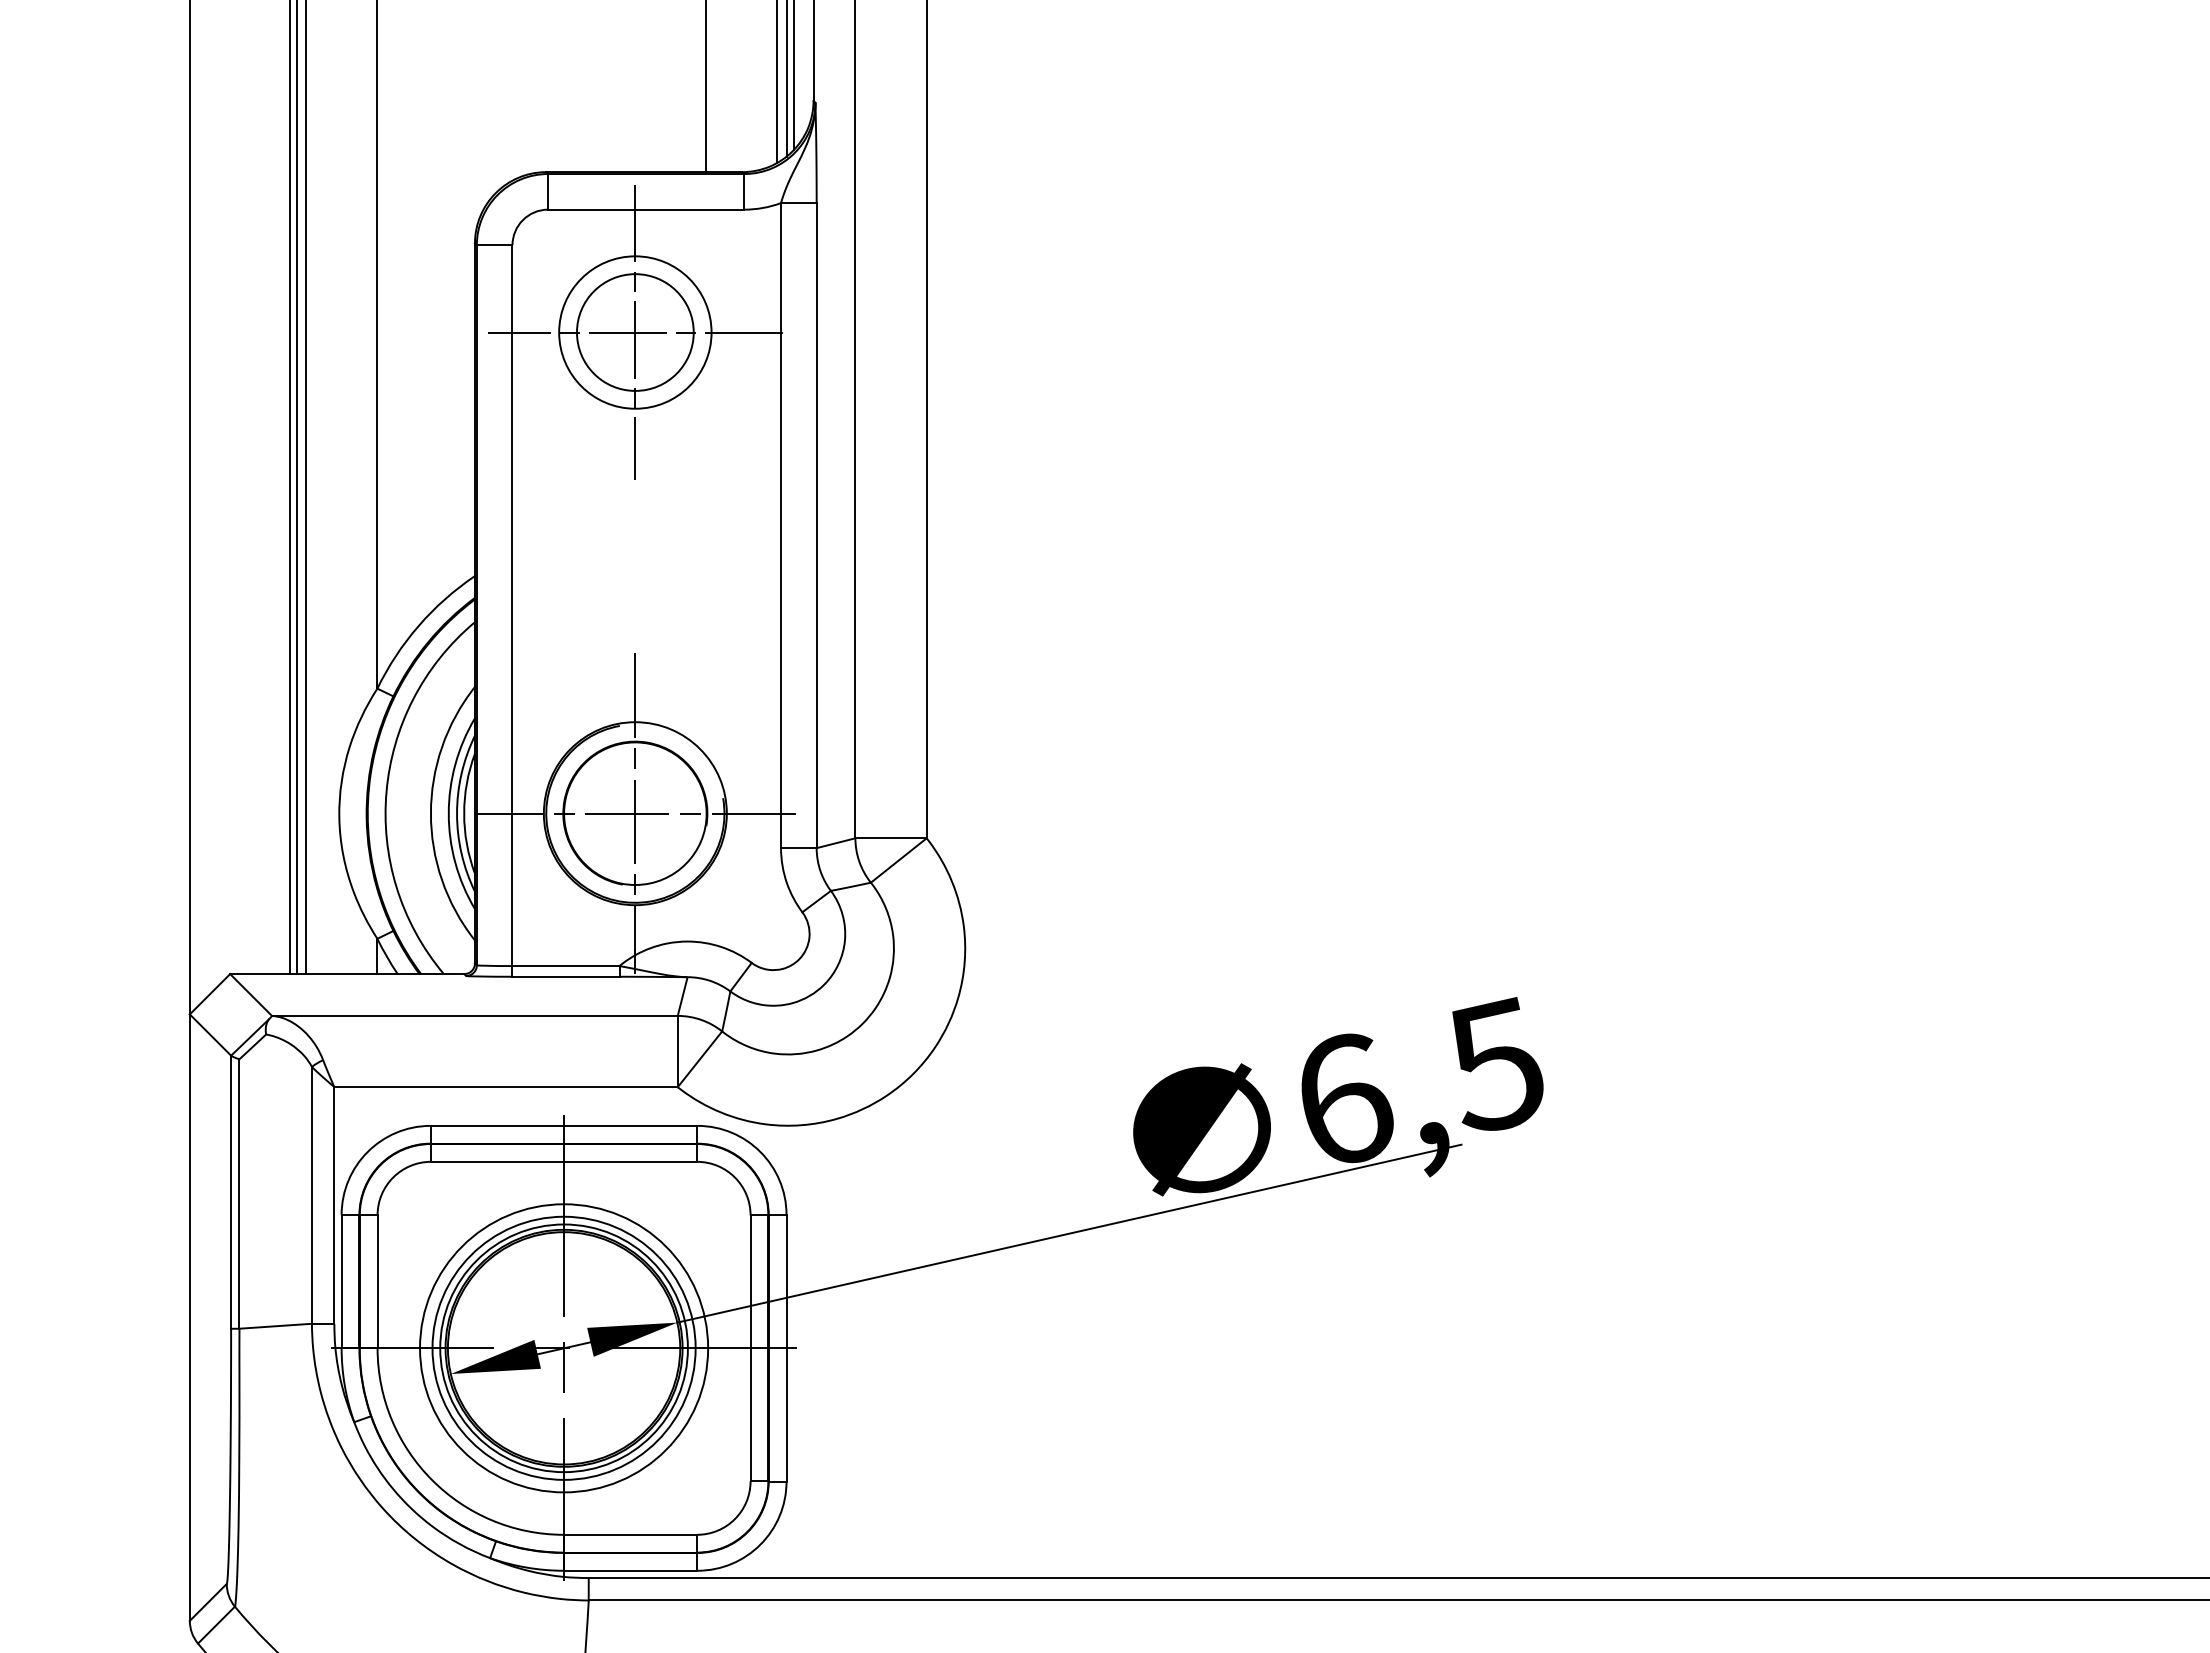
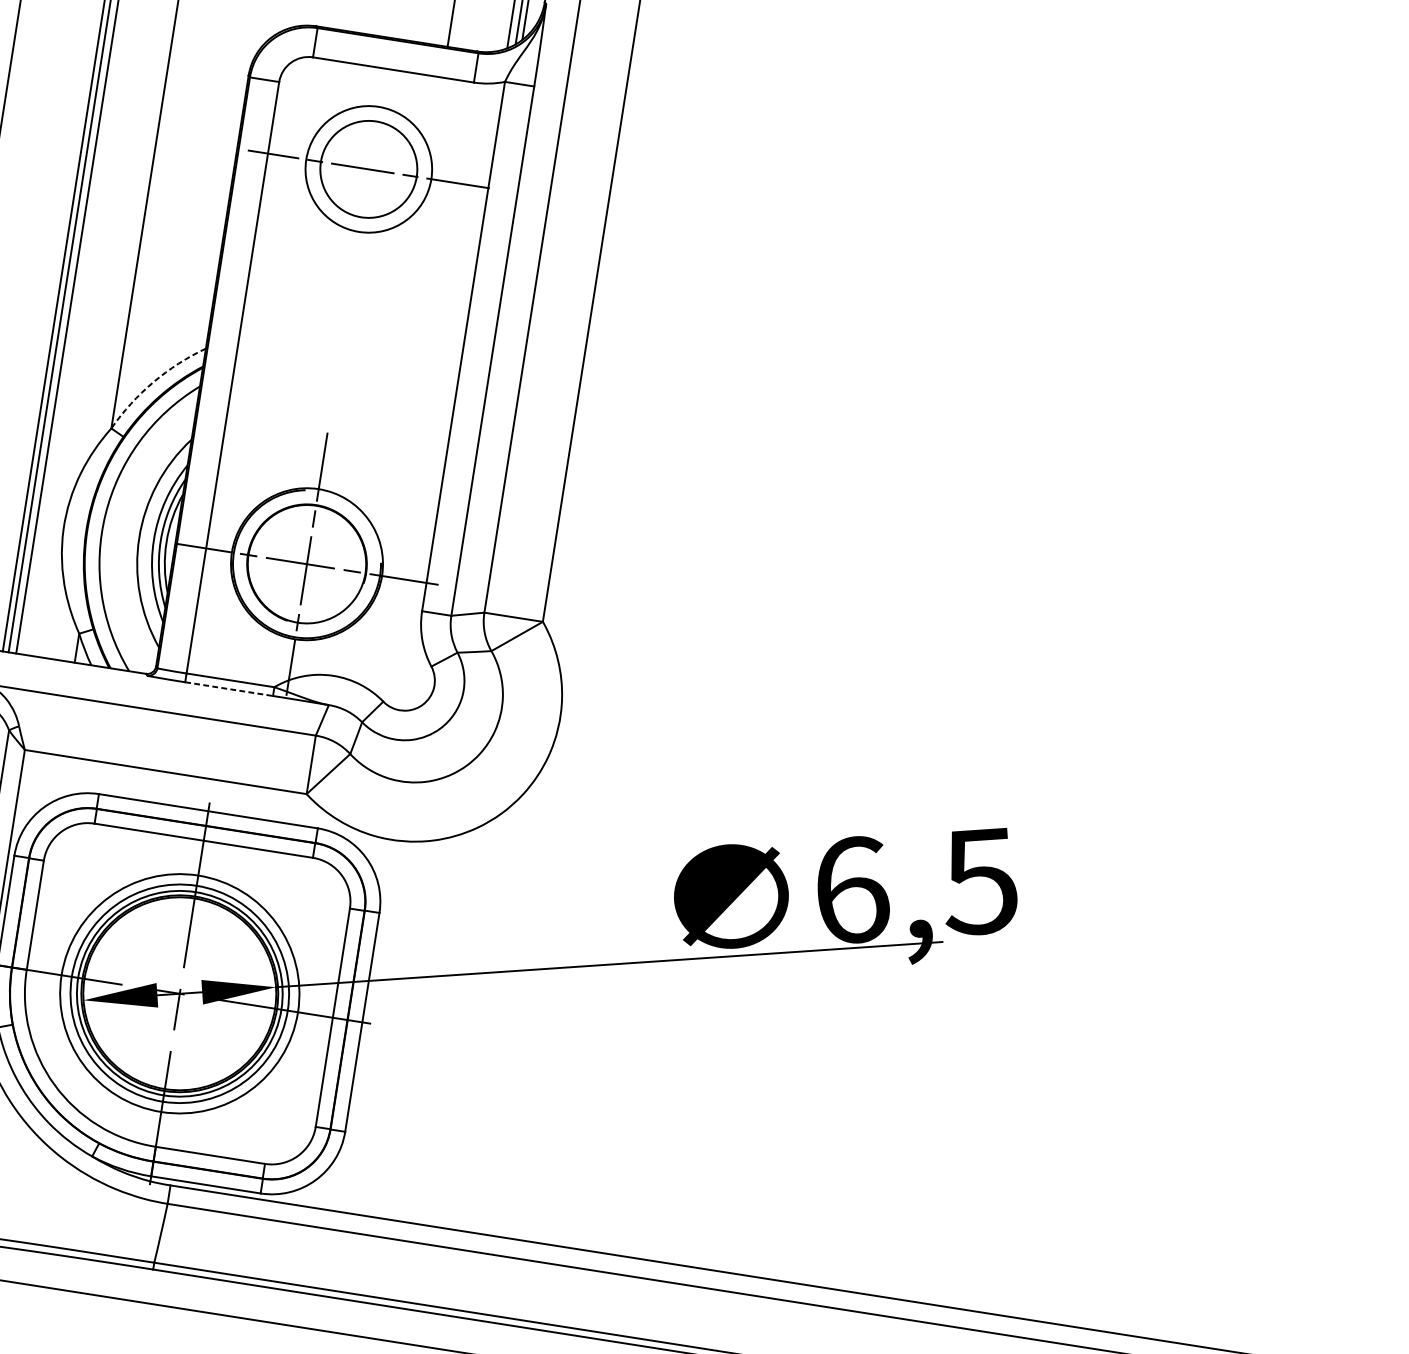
line: (635, 332) -> (368, 169), removed
arc: (418, 625) -> (153, 381), solid -> dashed
line: (565, 976) -> (228, 688), solid -> dashed

